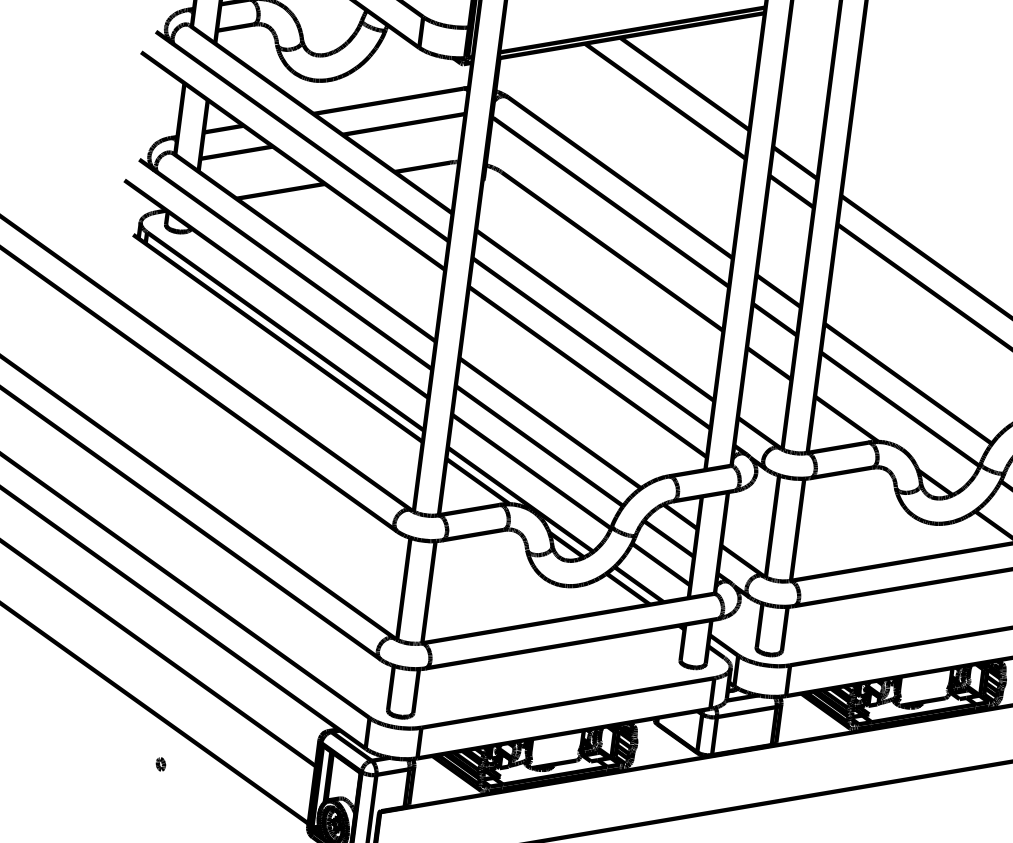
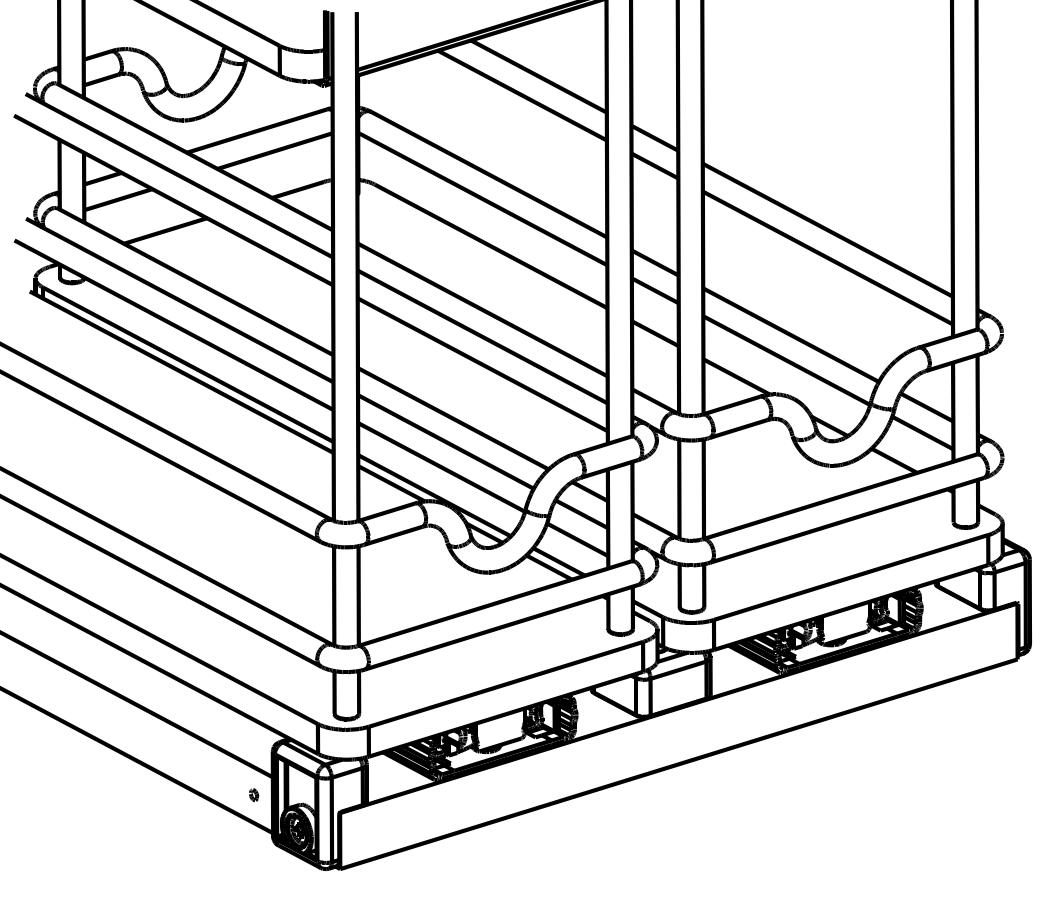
part: (161, 764) -> (254, 795), moved

